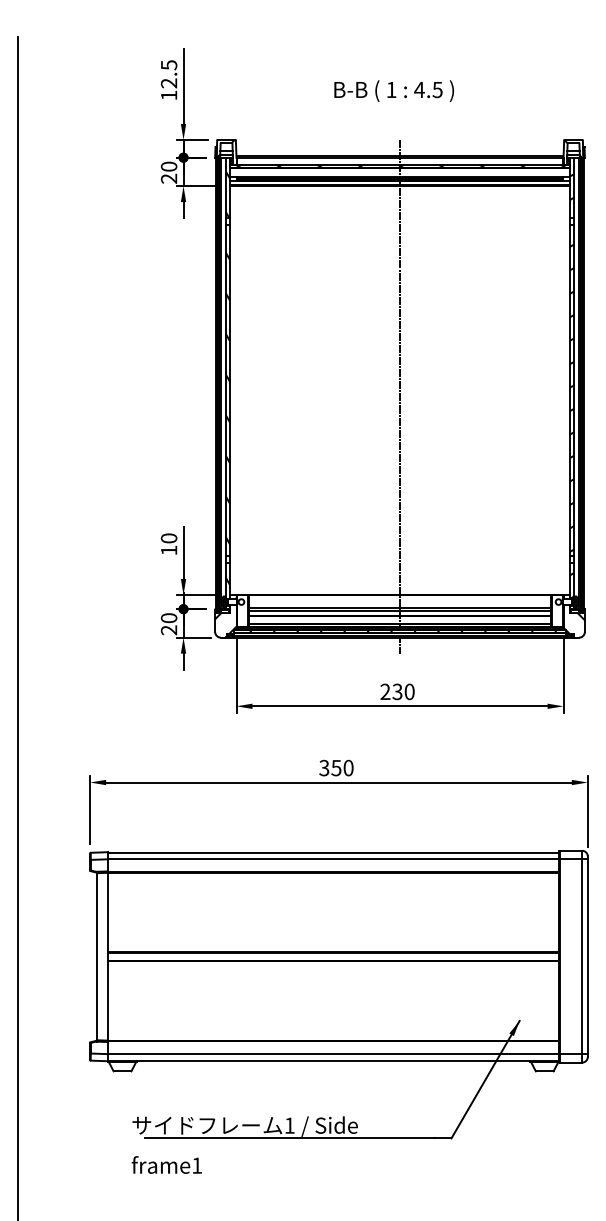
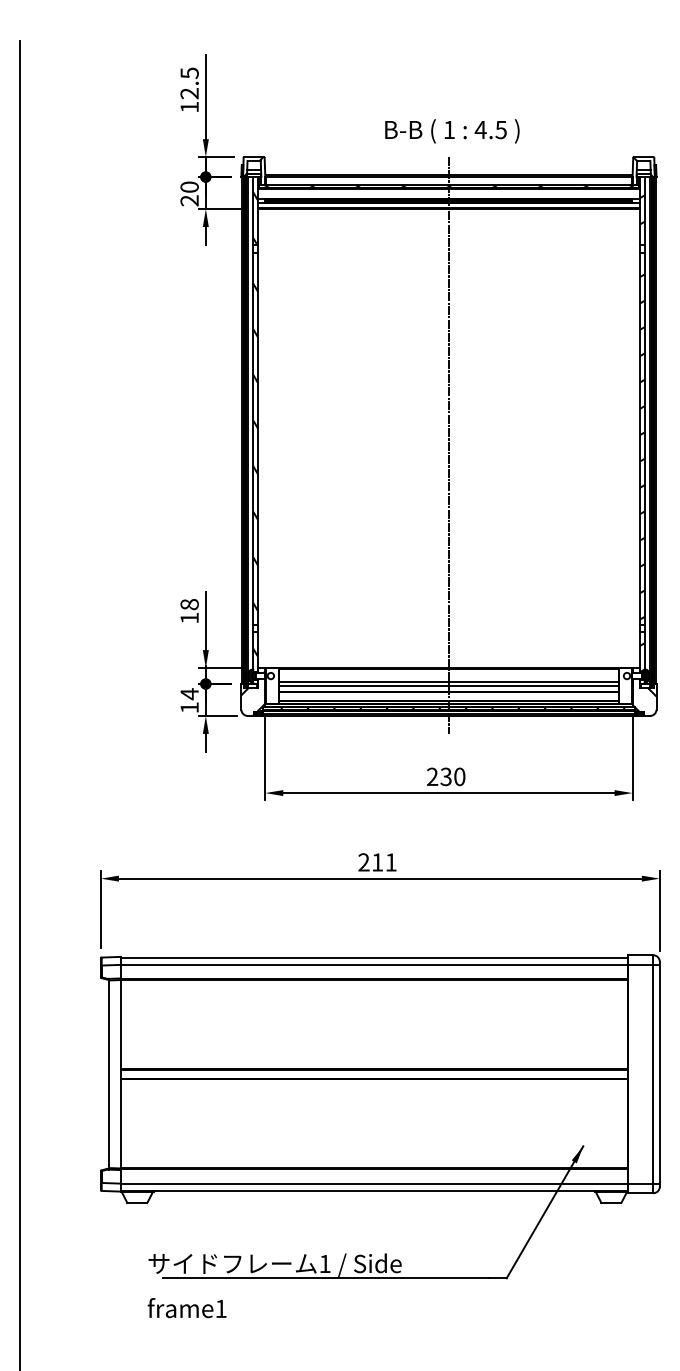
text: (394, 91) -> (452, 131), moved
text: (168, 538) -> (189, 604), 10 -> 18
text: (168, 623) -> (189, 700), 20 -> 14
text: (336, 768) -> (377, 862), 350 -> 211

